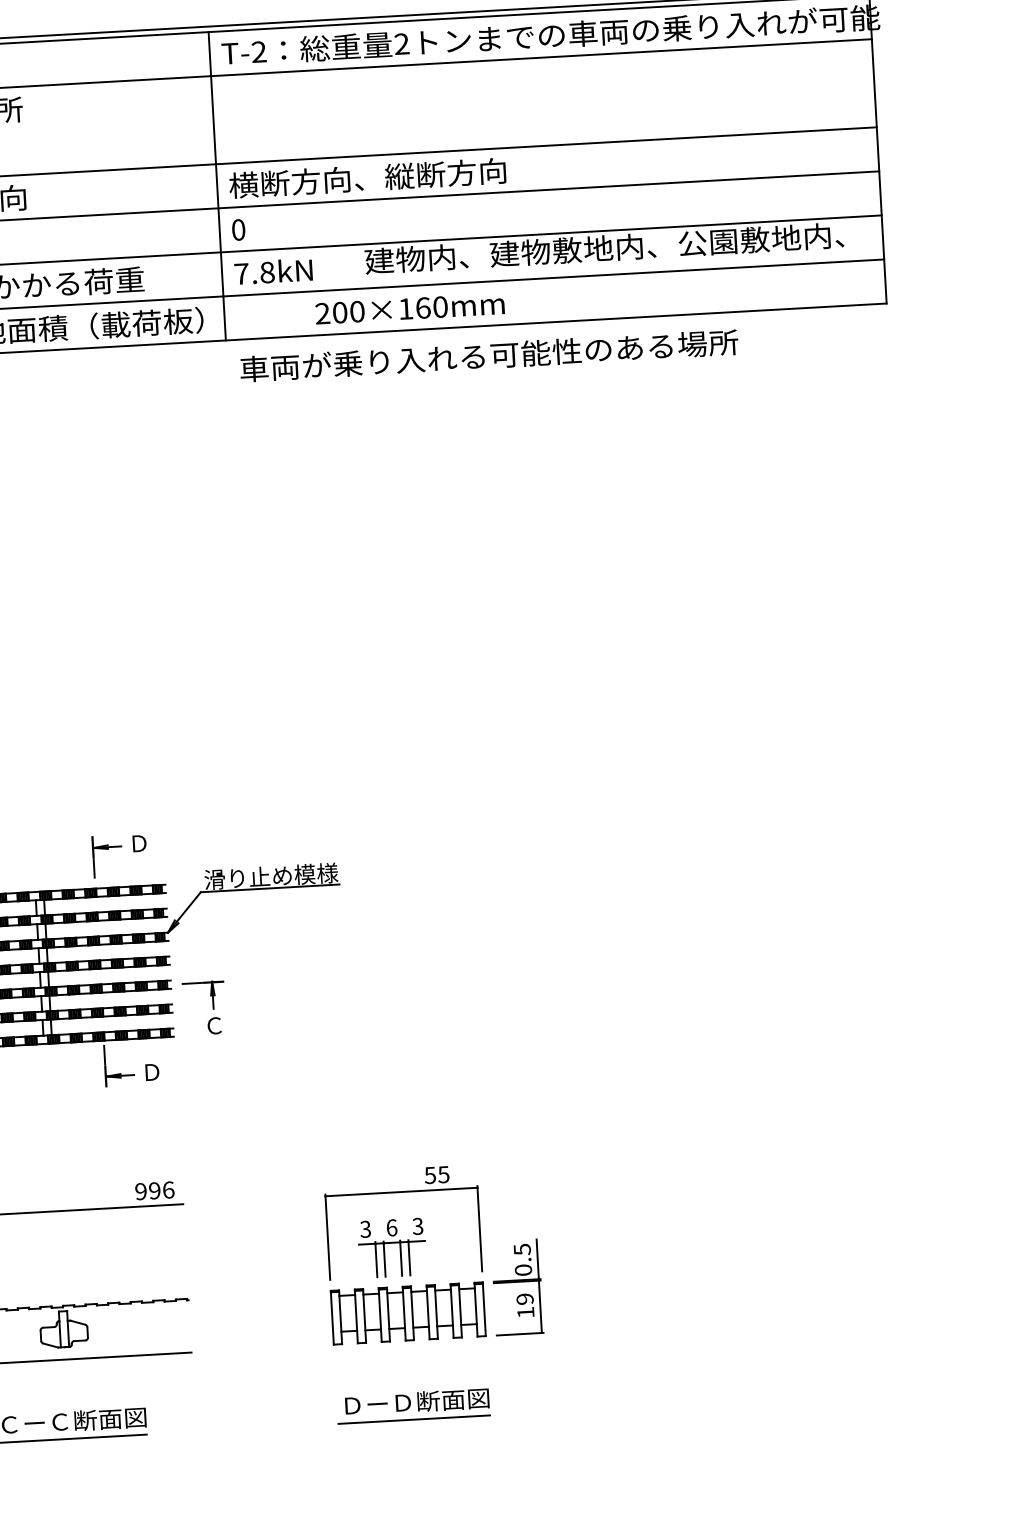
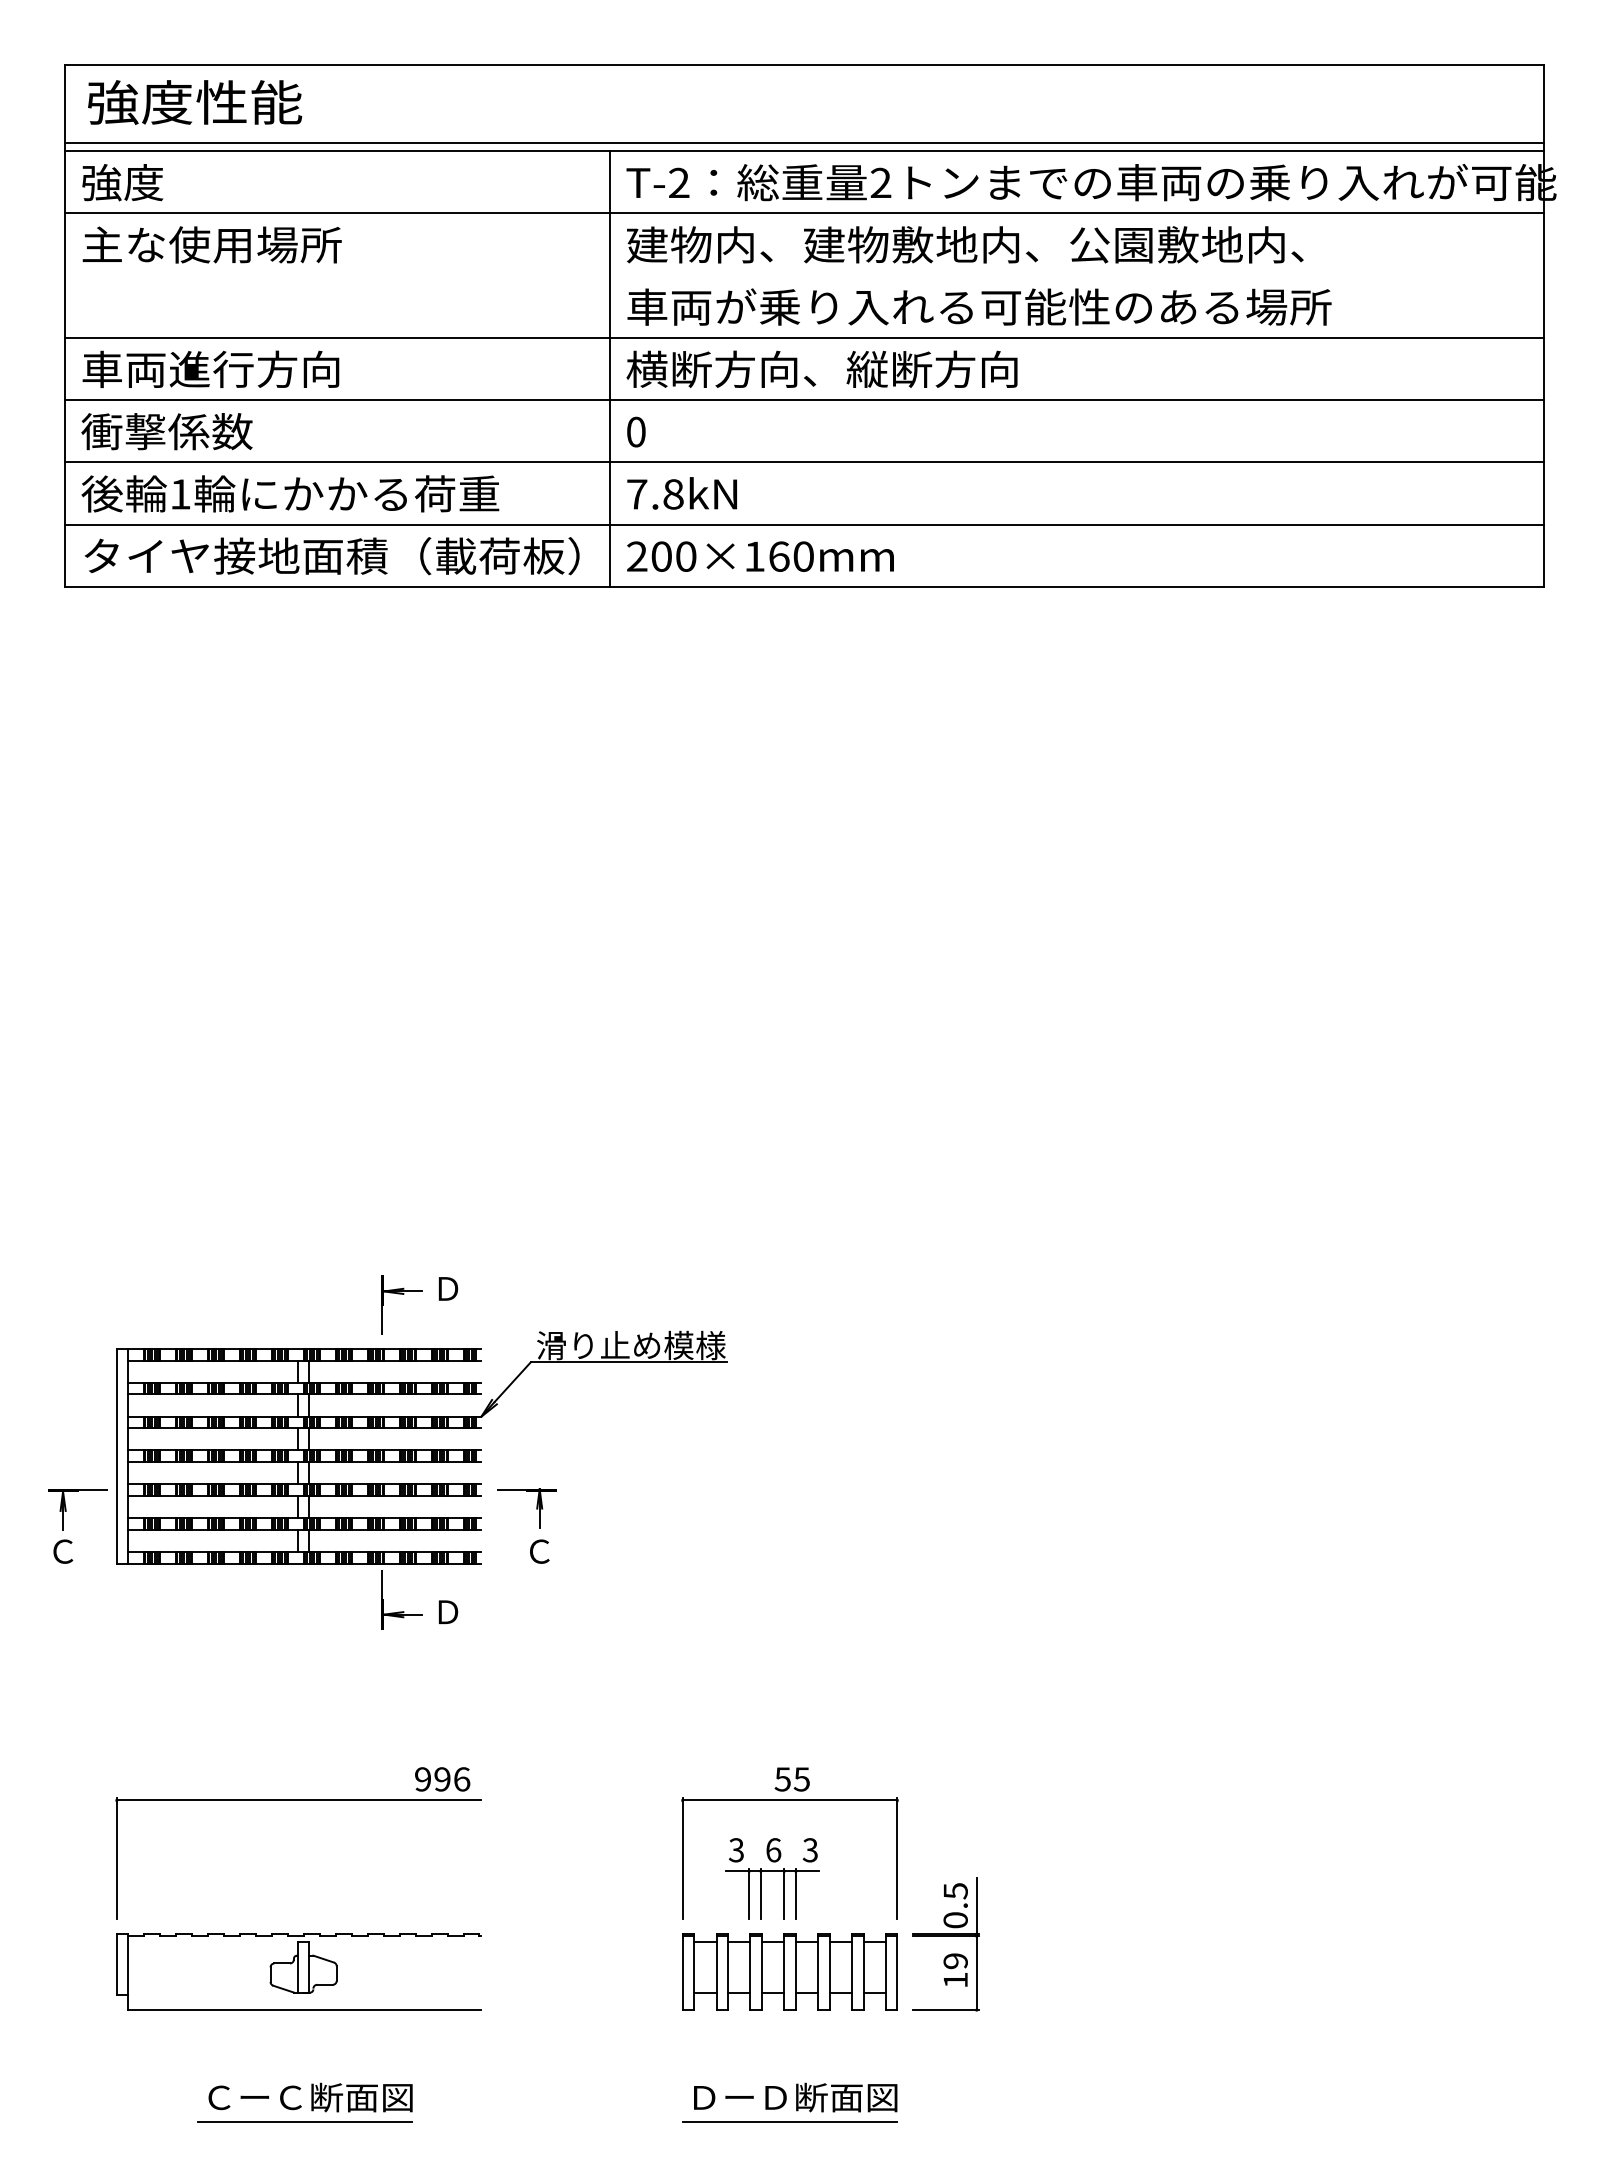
text: (604, 248) -> (965, 244), moved
text: (409, 308) -> (760, 556), moved
text: (489, 355) -> (979, 306), moved
text: (436, 1175) -> (791, 1779), moved

